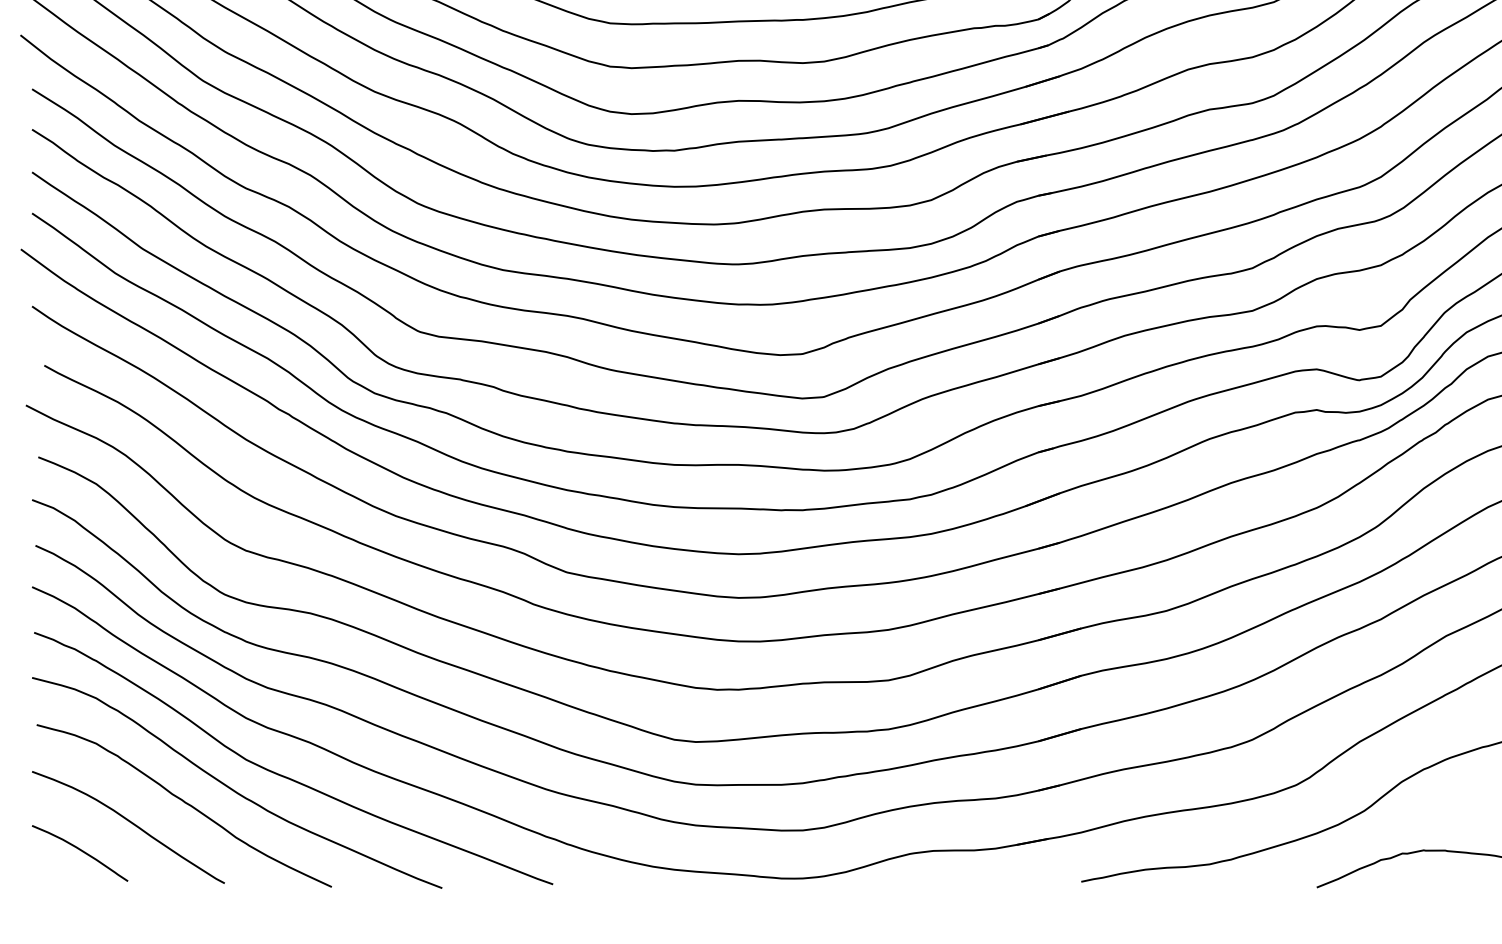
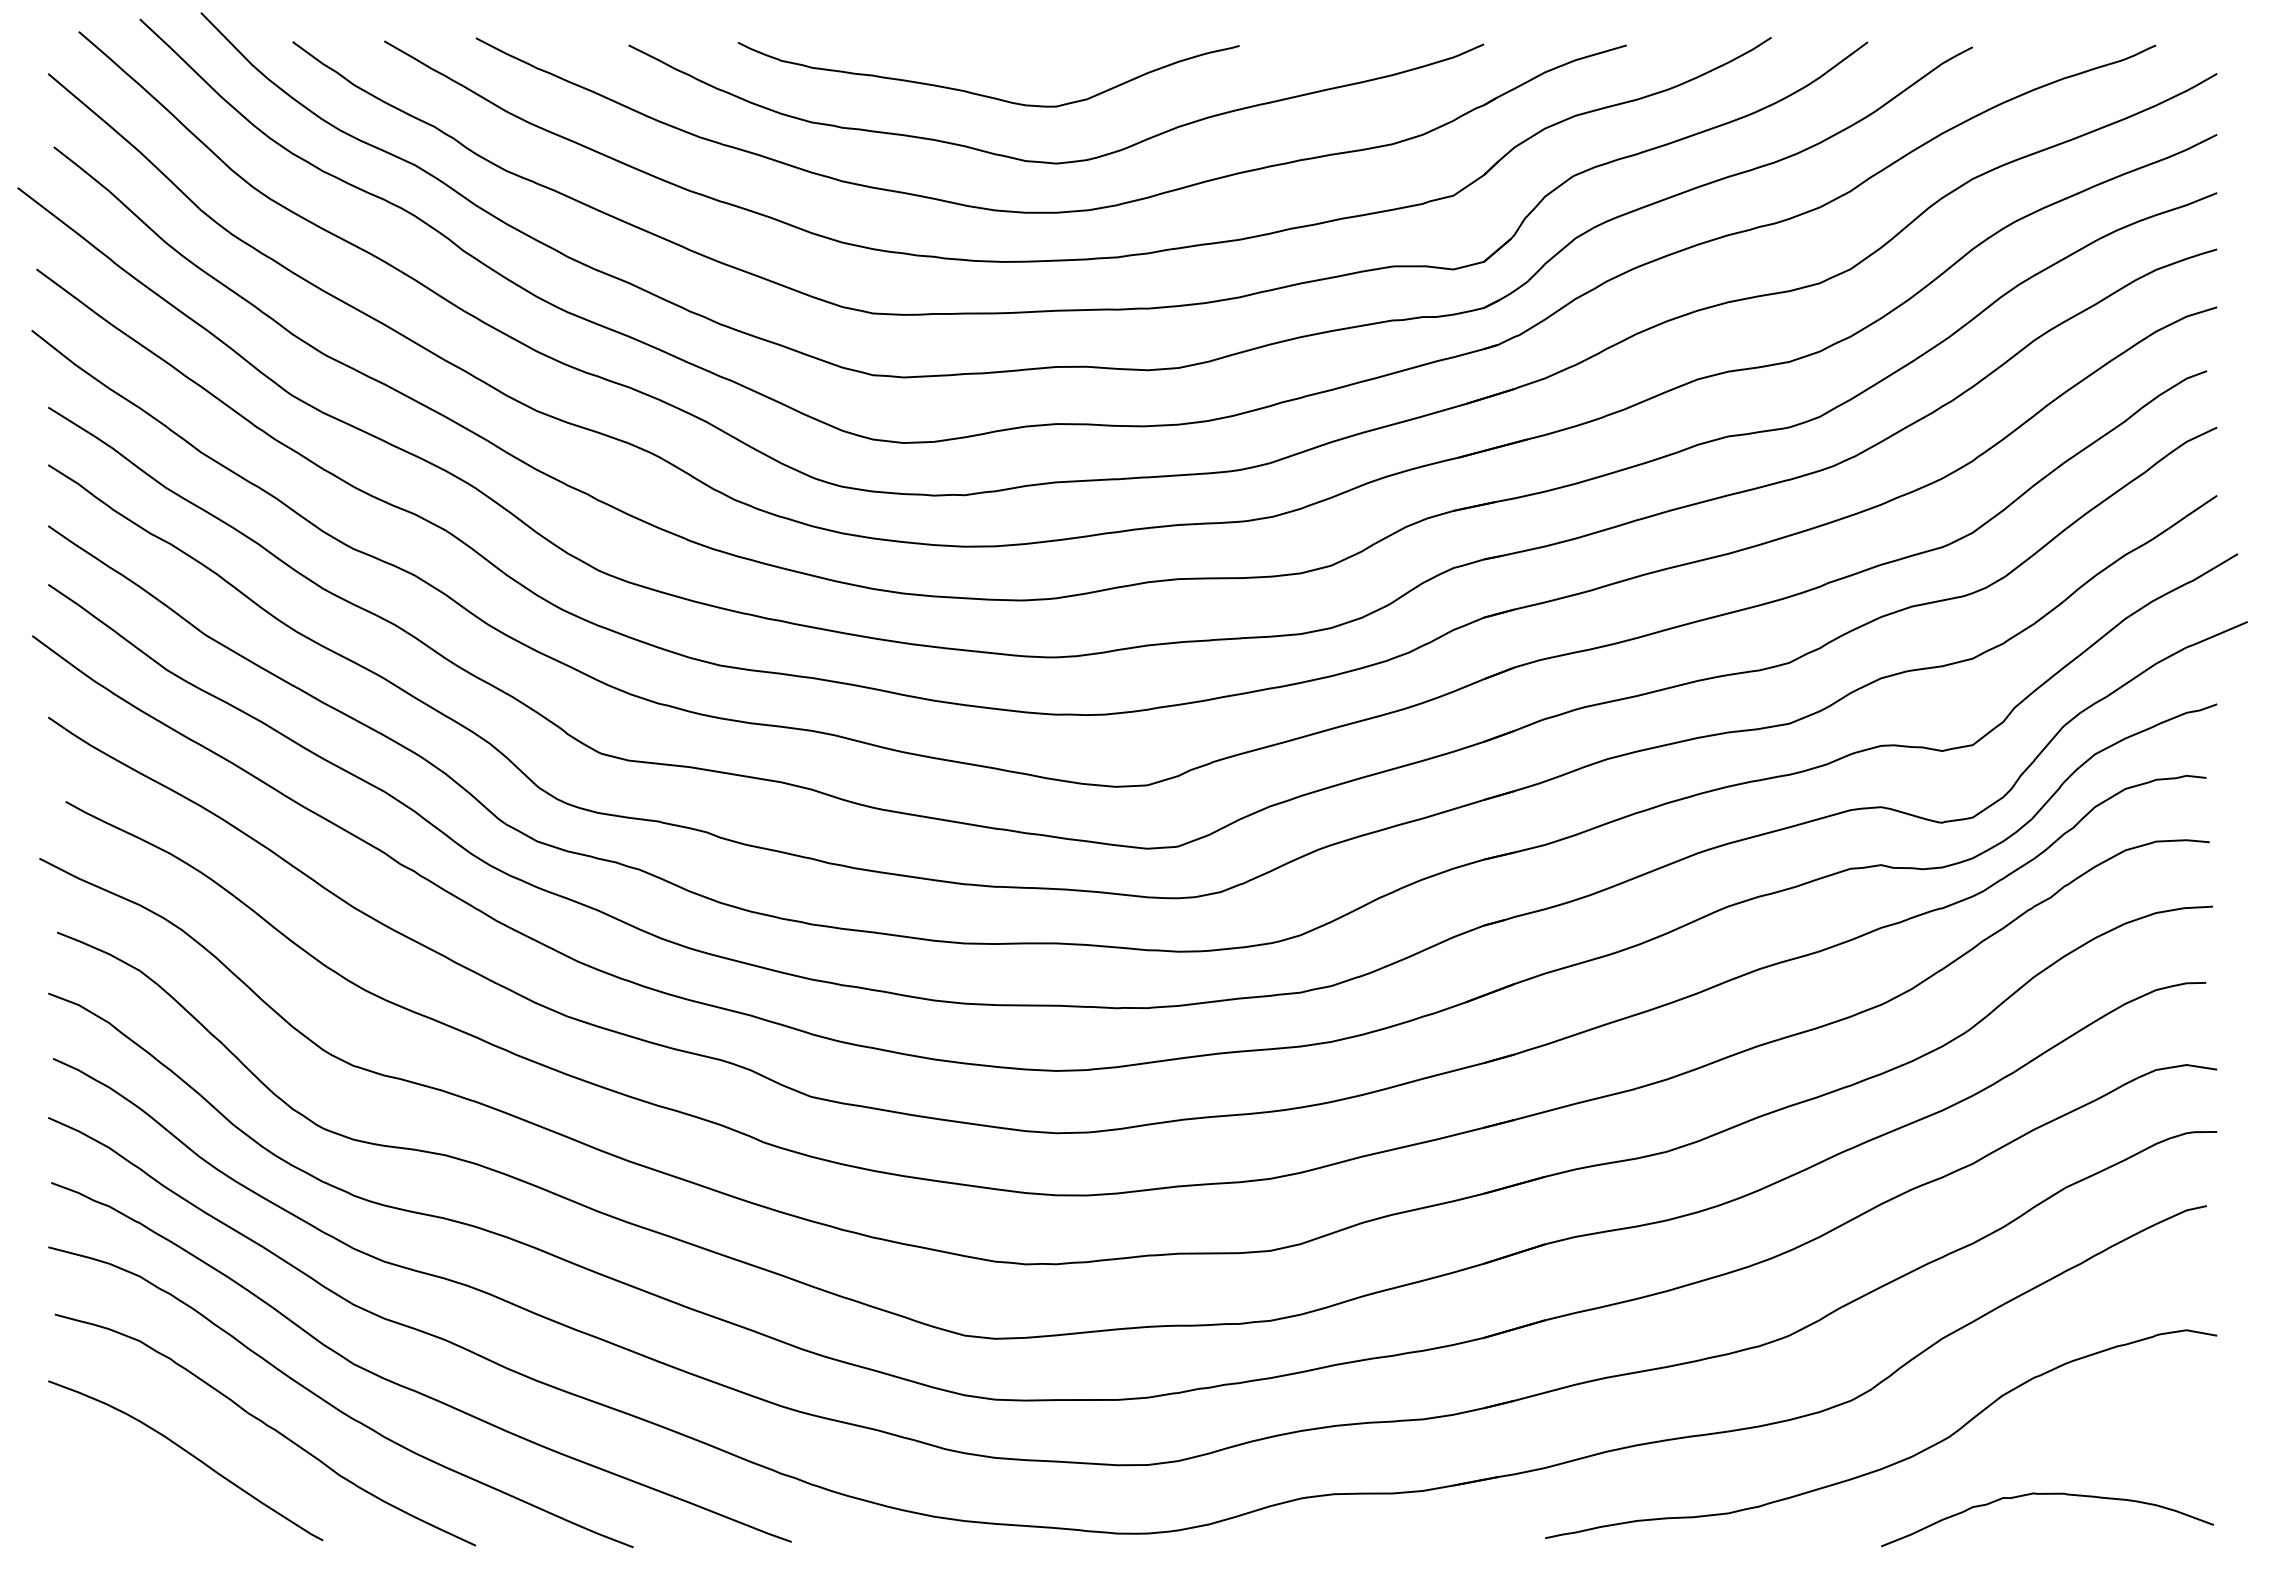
curve: (81, 851) -> (118, 1494), removed

